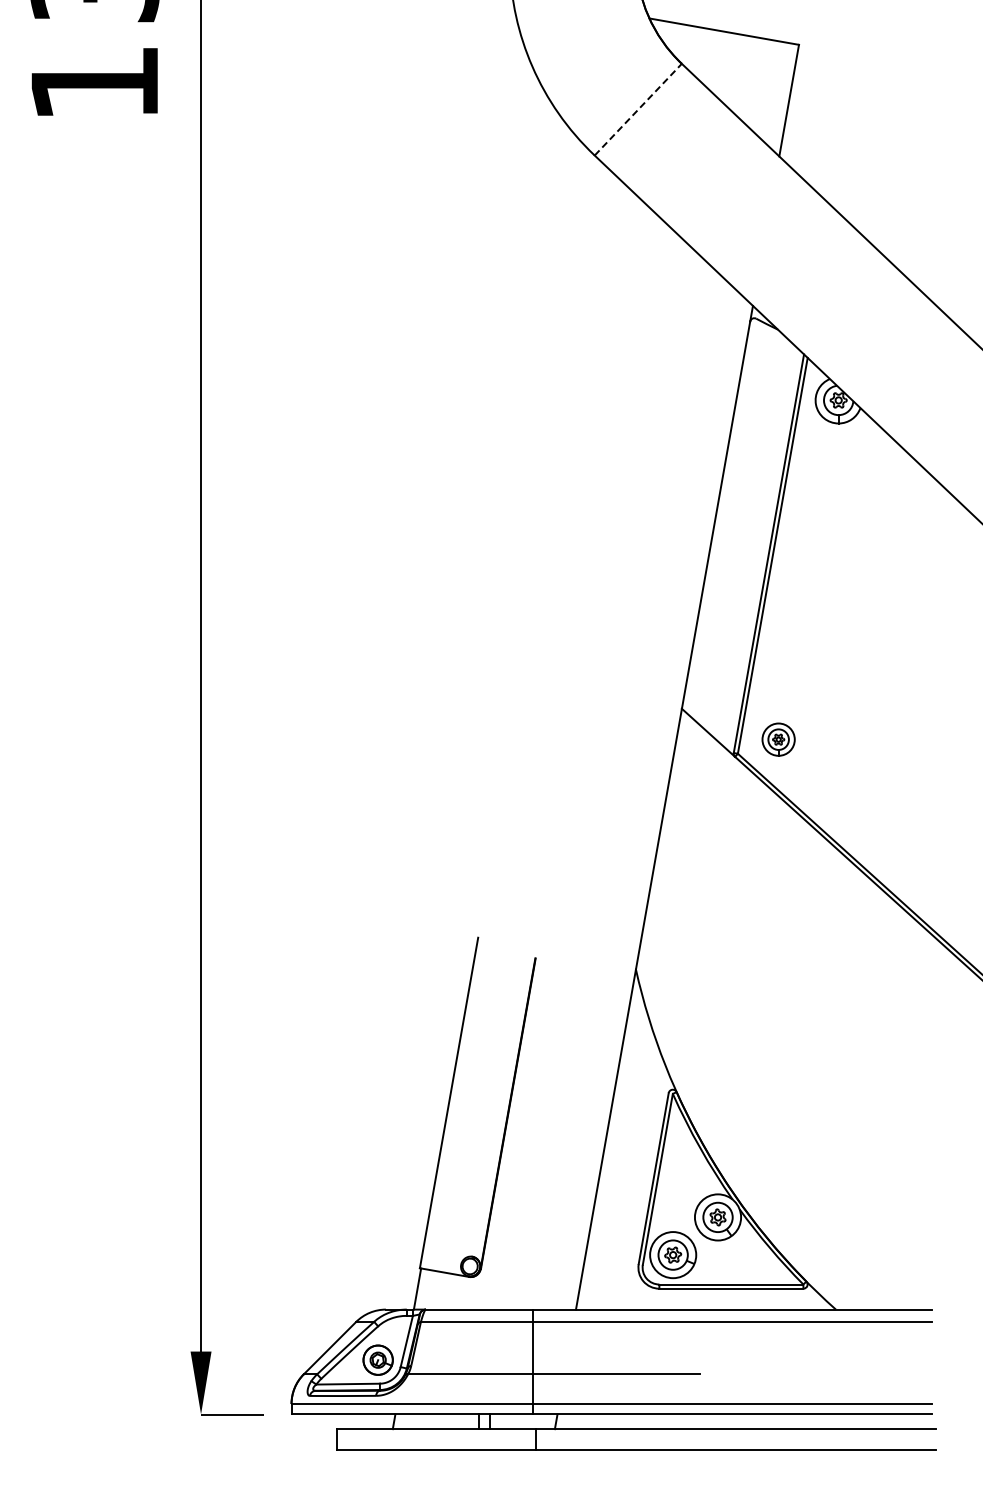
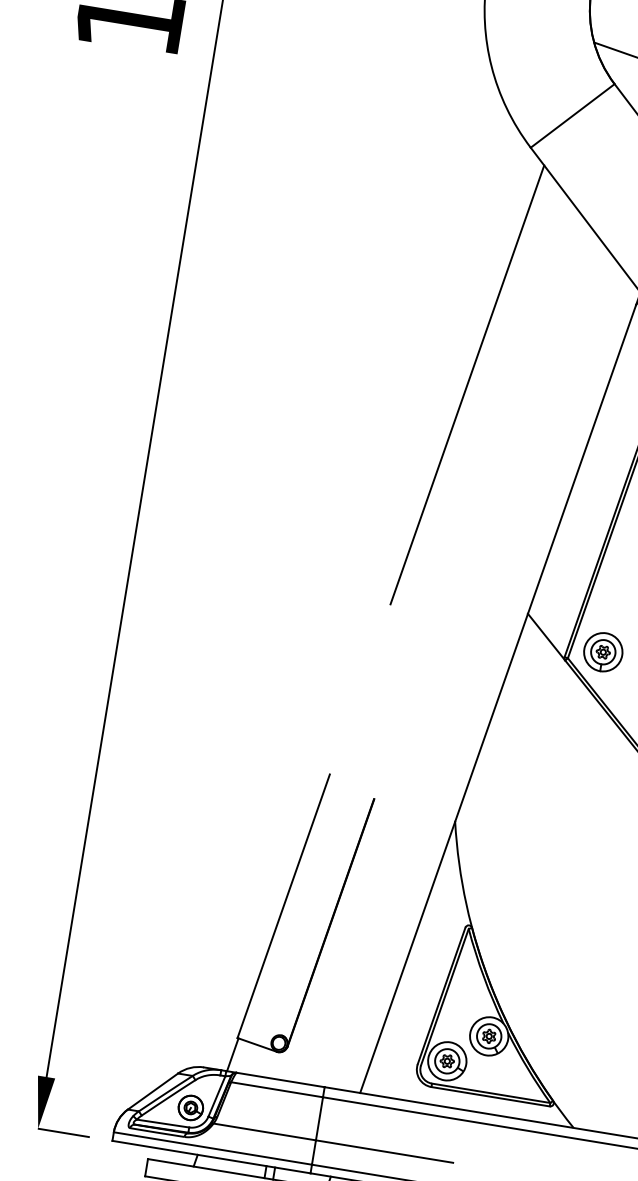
line: (638, 109) -> (572, 115), dashed -> solid
line: (565, 448) -> (467, 384), added
part: (778, 739) -> (603, 652), size x1.43

